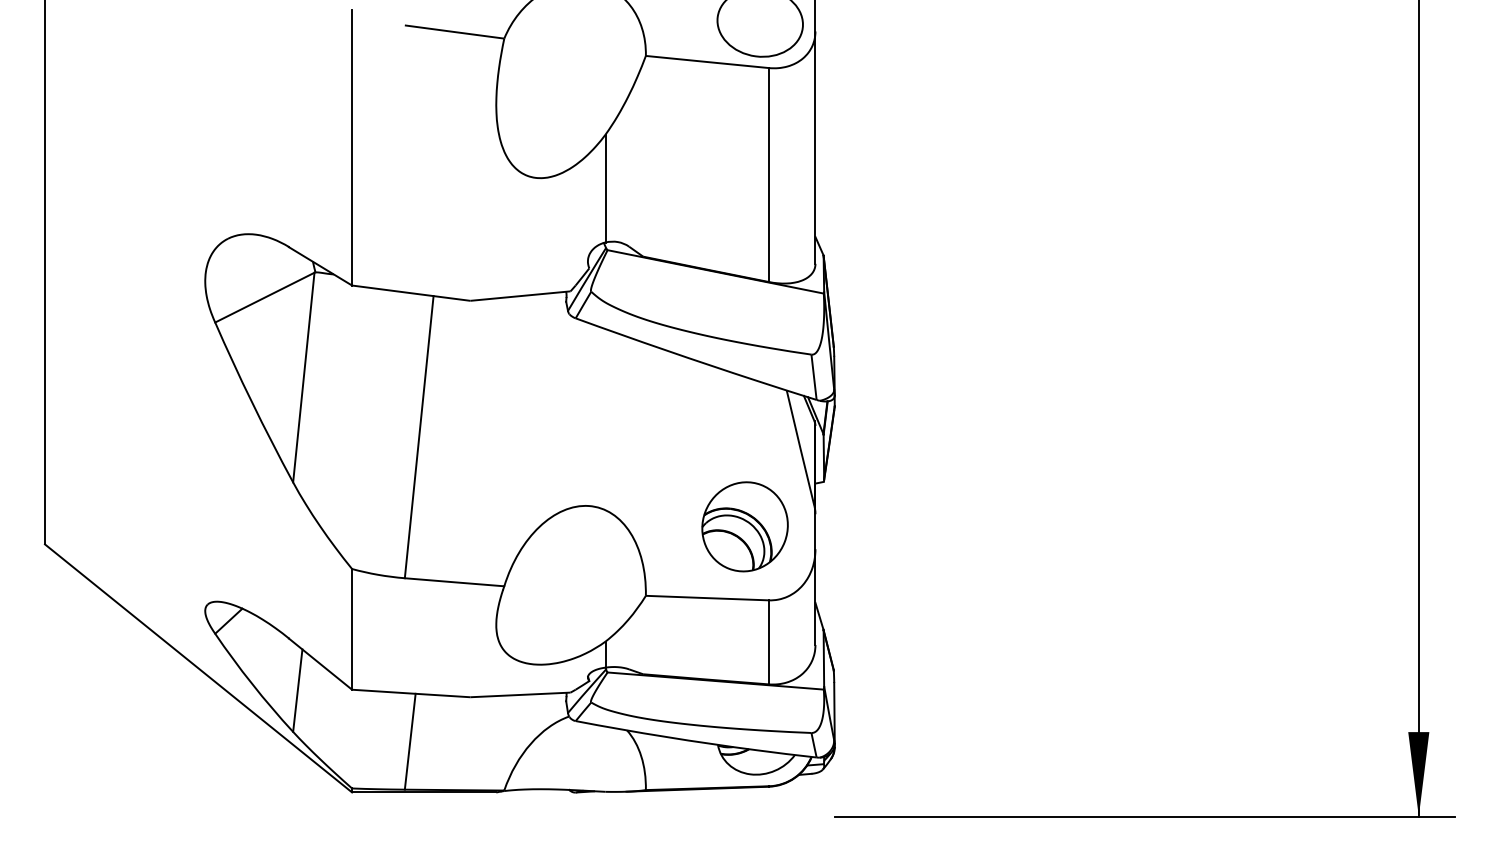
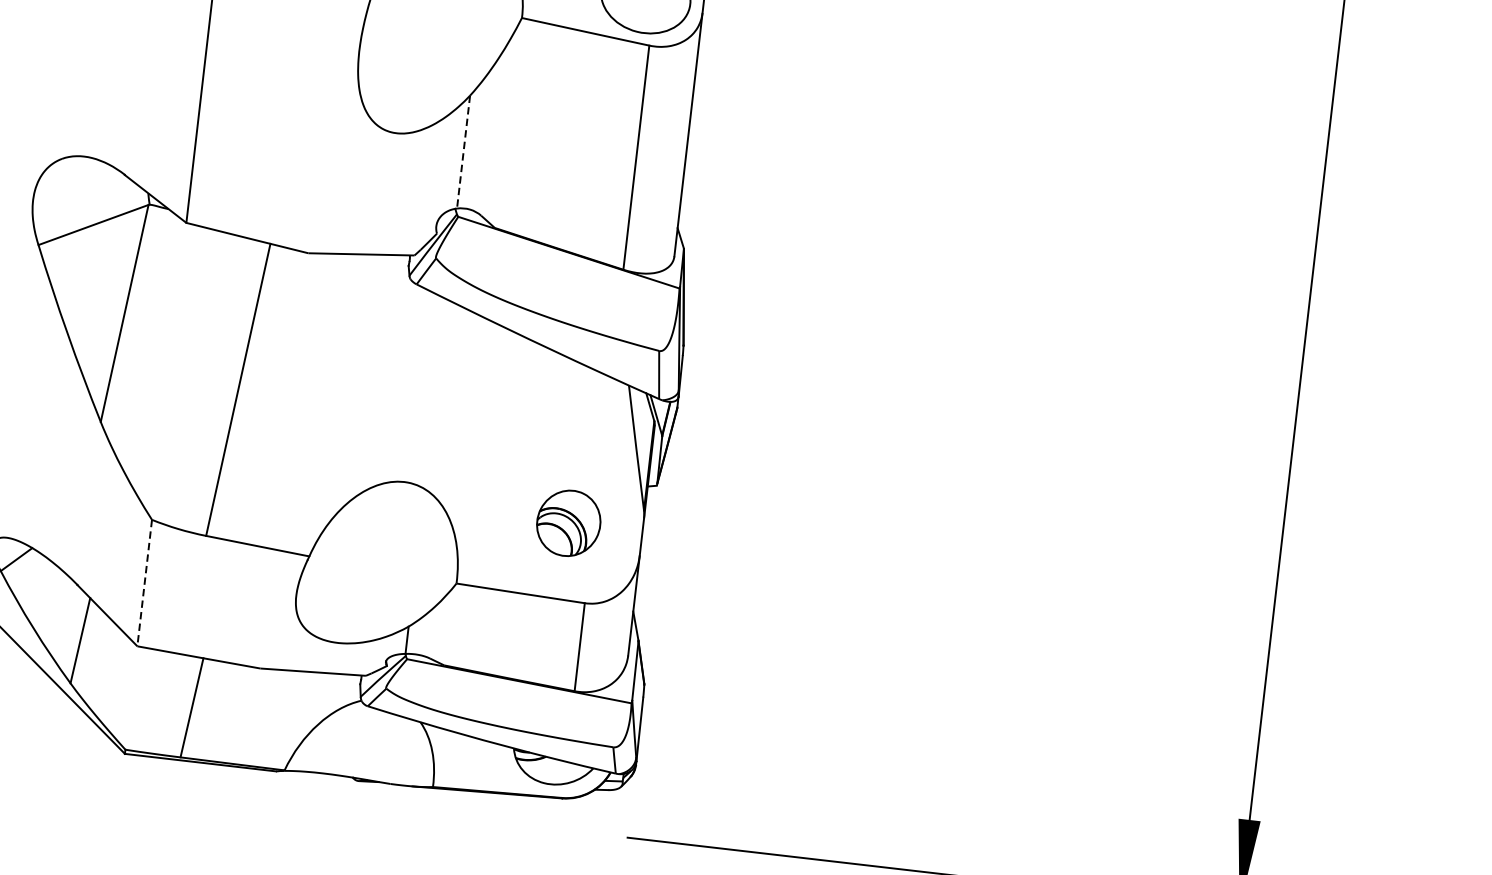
line: (605, 188) -> (463, 151), solid -> dashed
part: (744, 526) -> (568, 522), size x0.7
line: (352, 629) -> (145, 583), solid -> dashed

